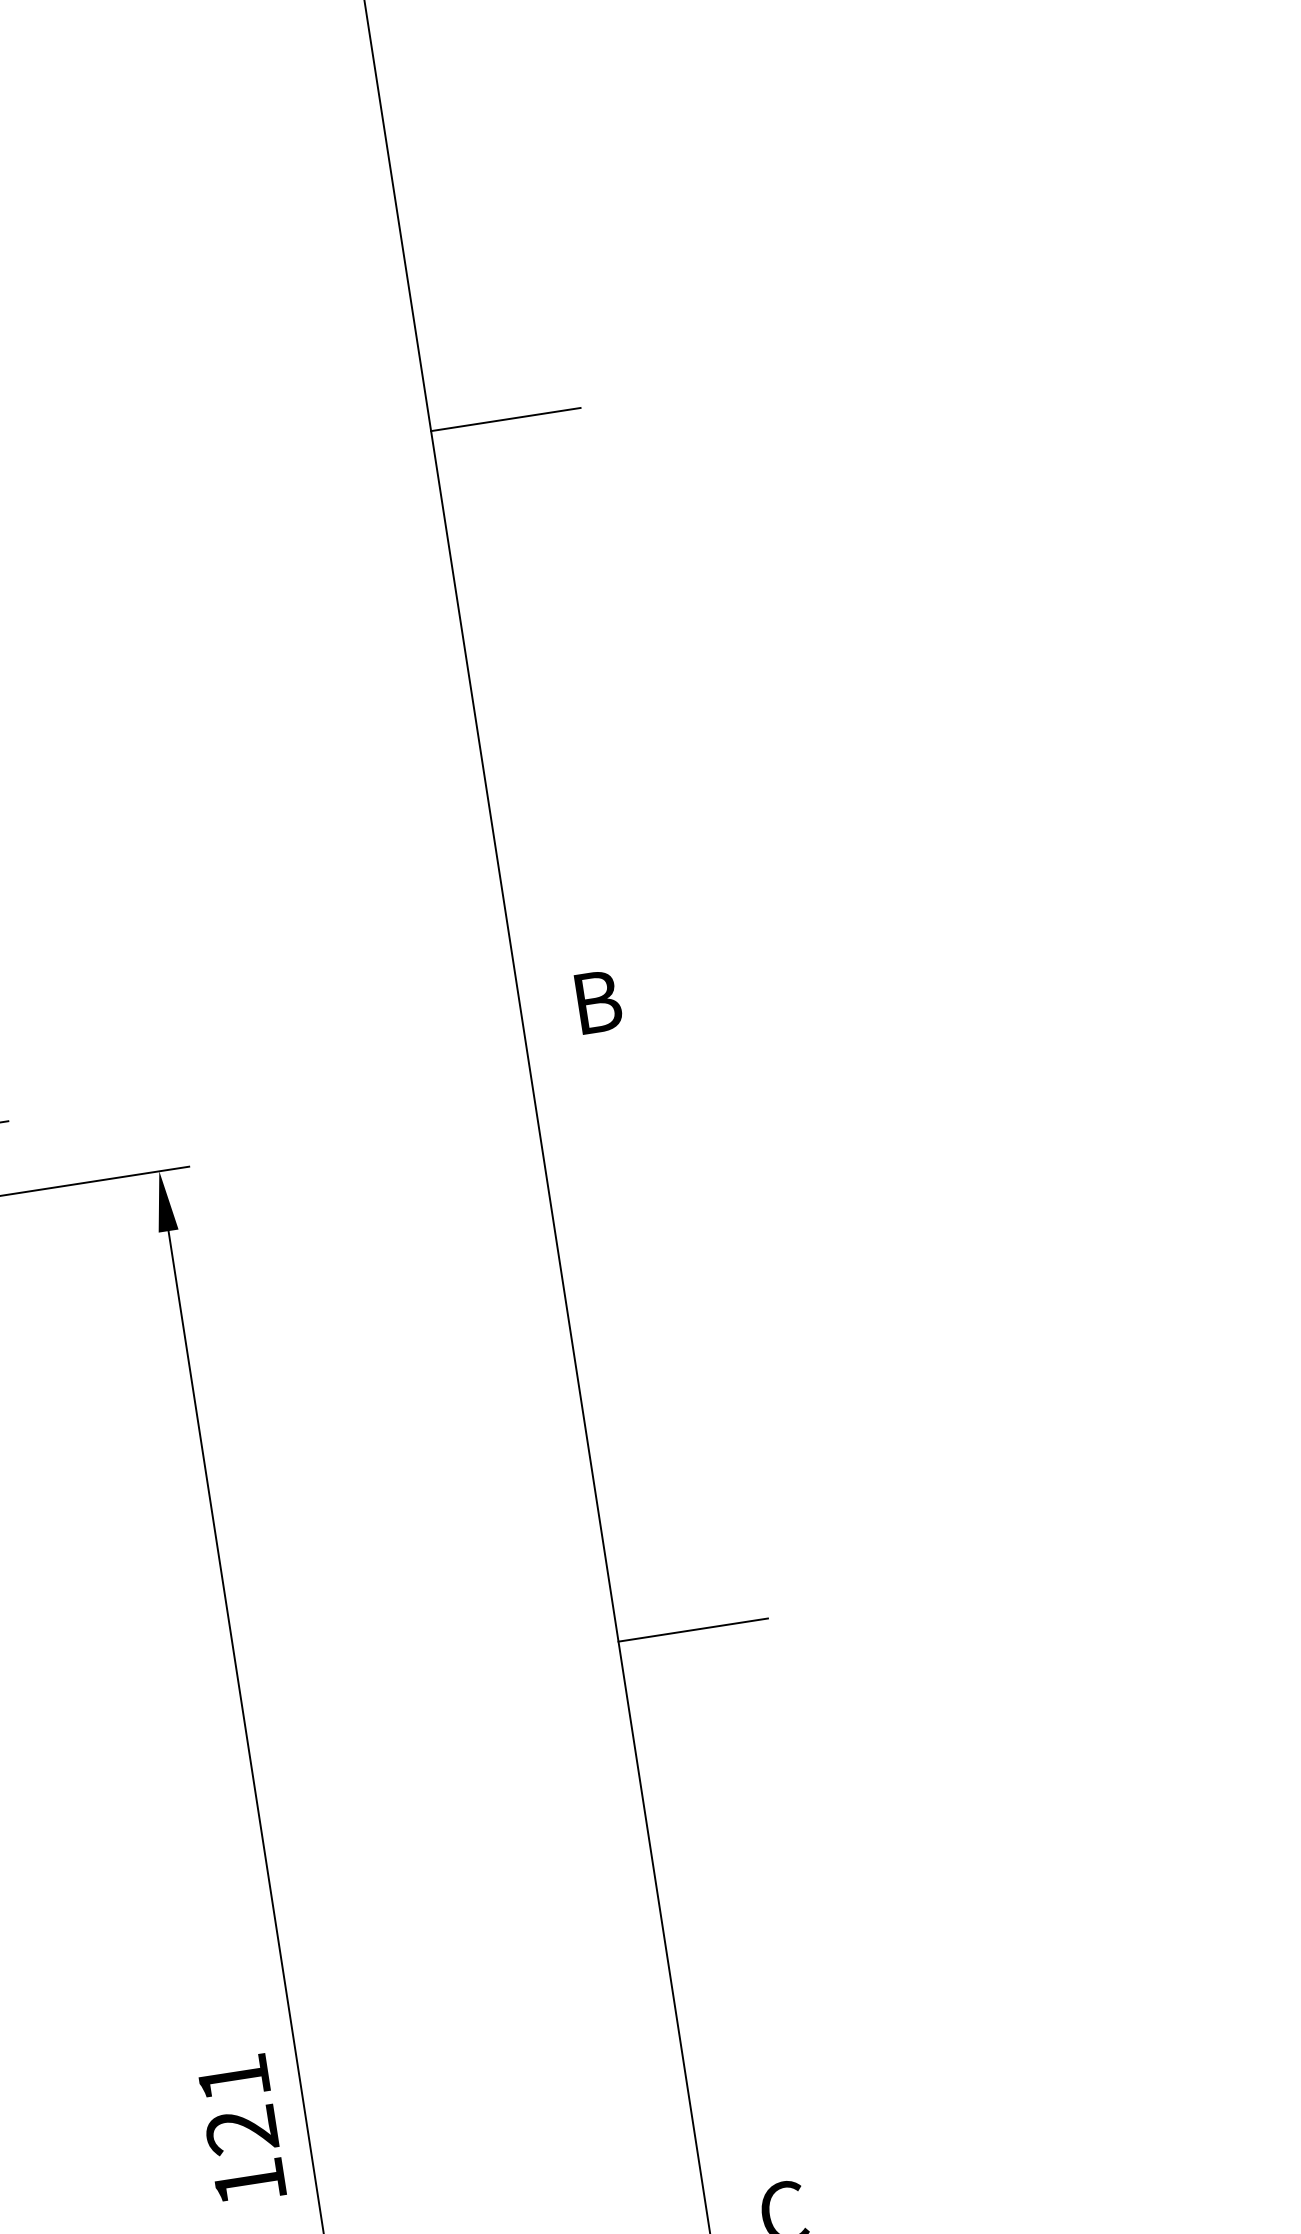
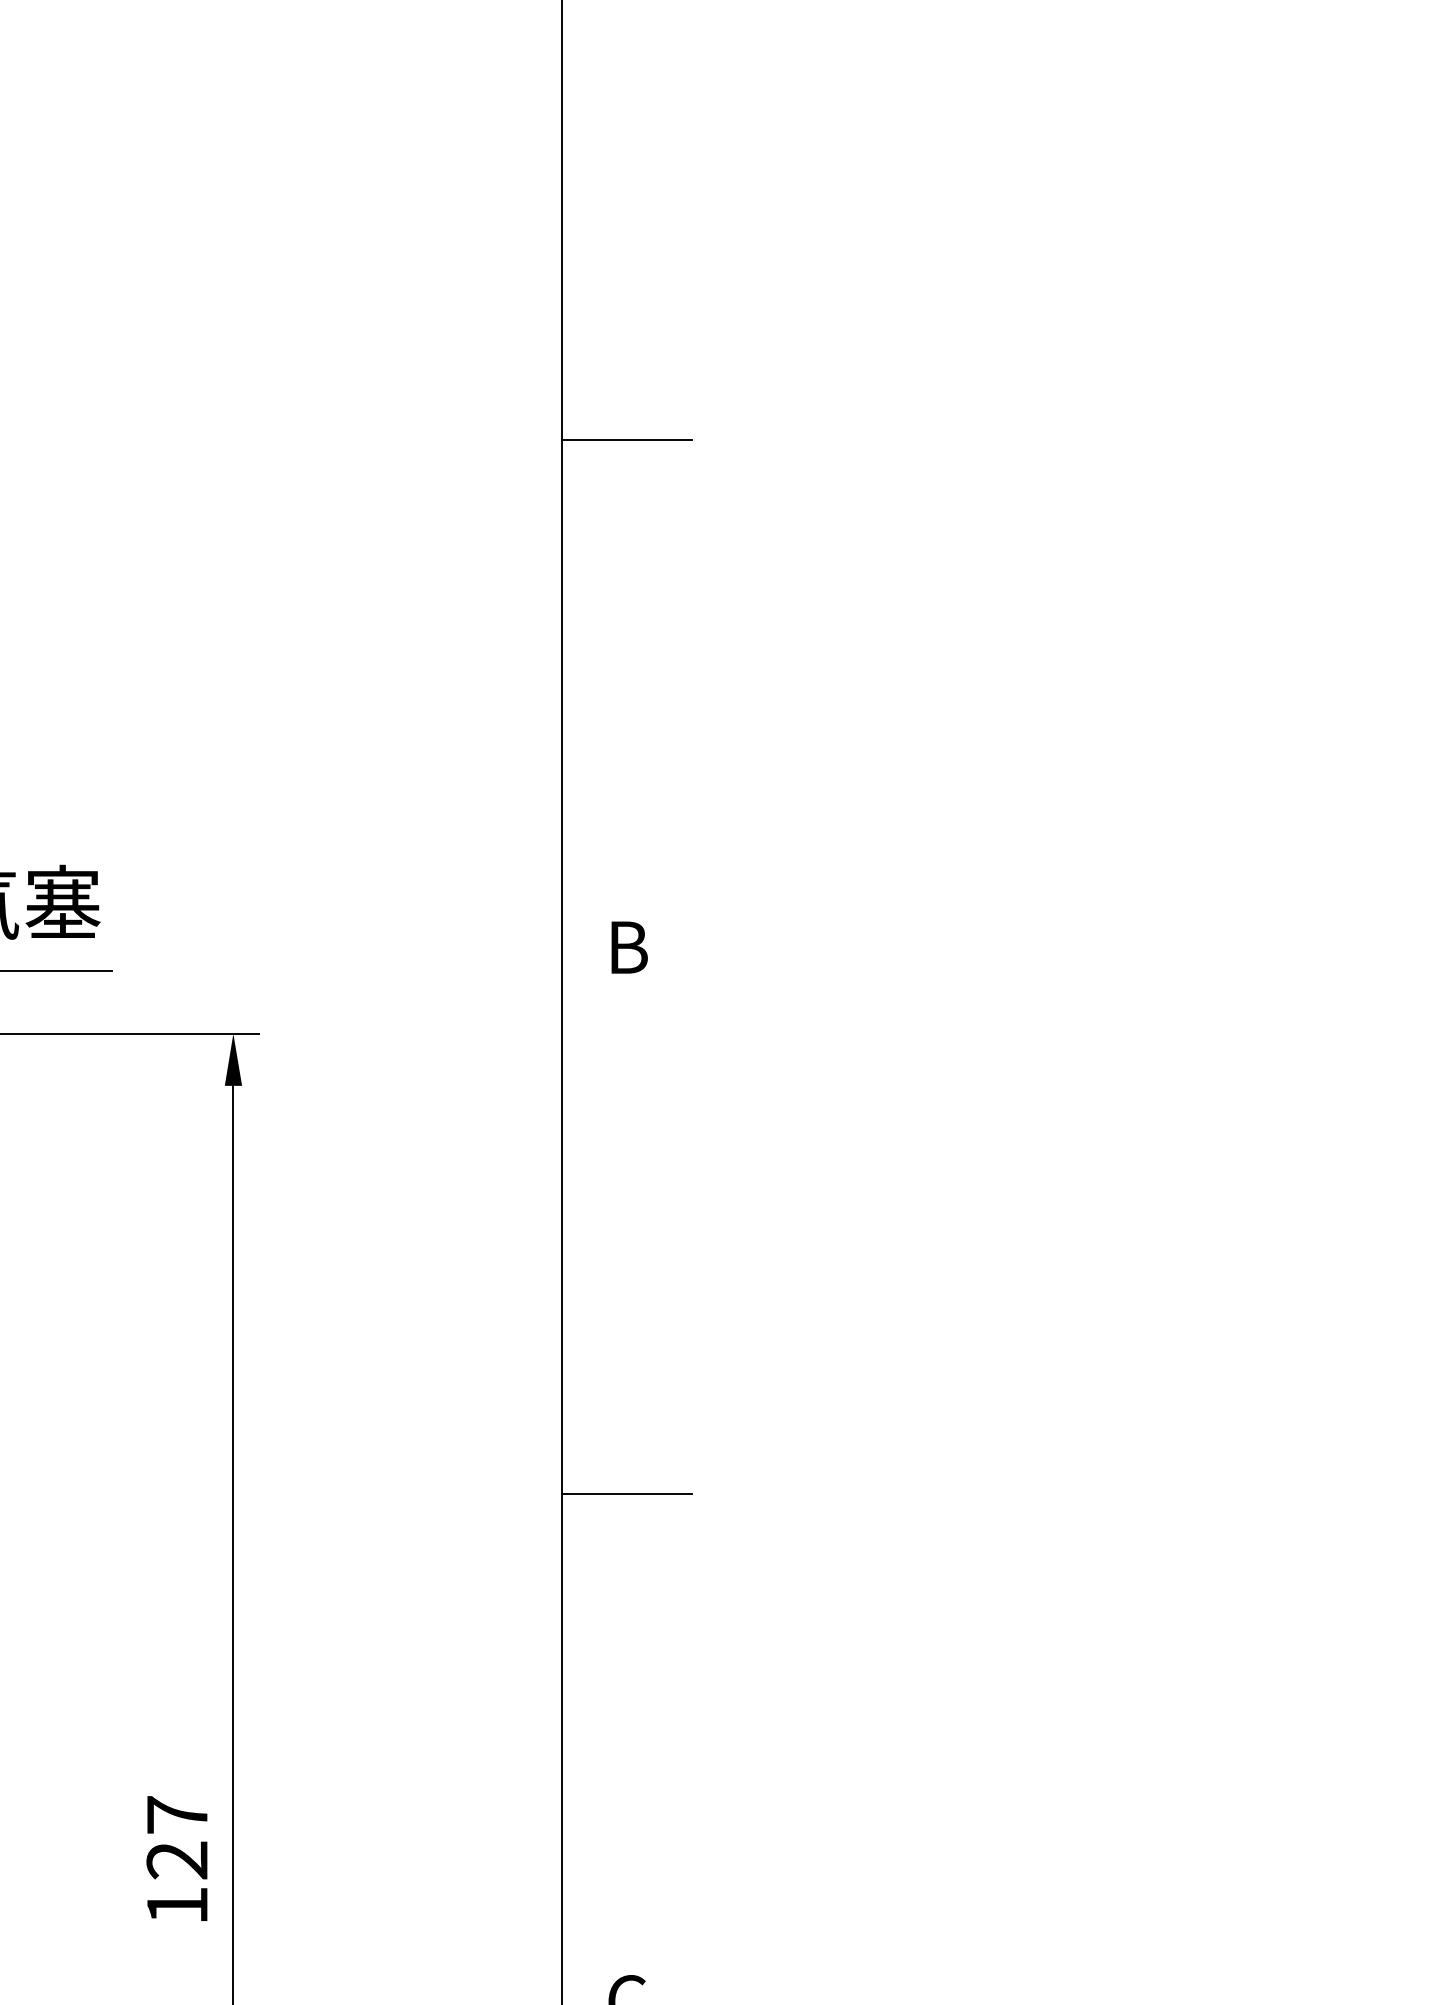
text: (233, 2077) -> (177, 1814), 121 -> 127

